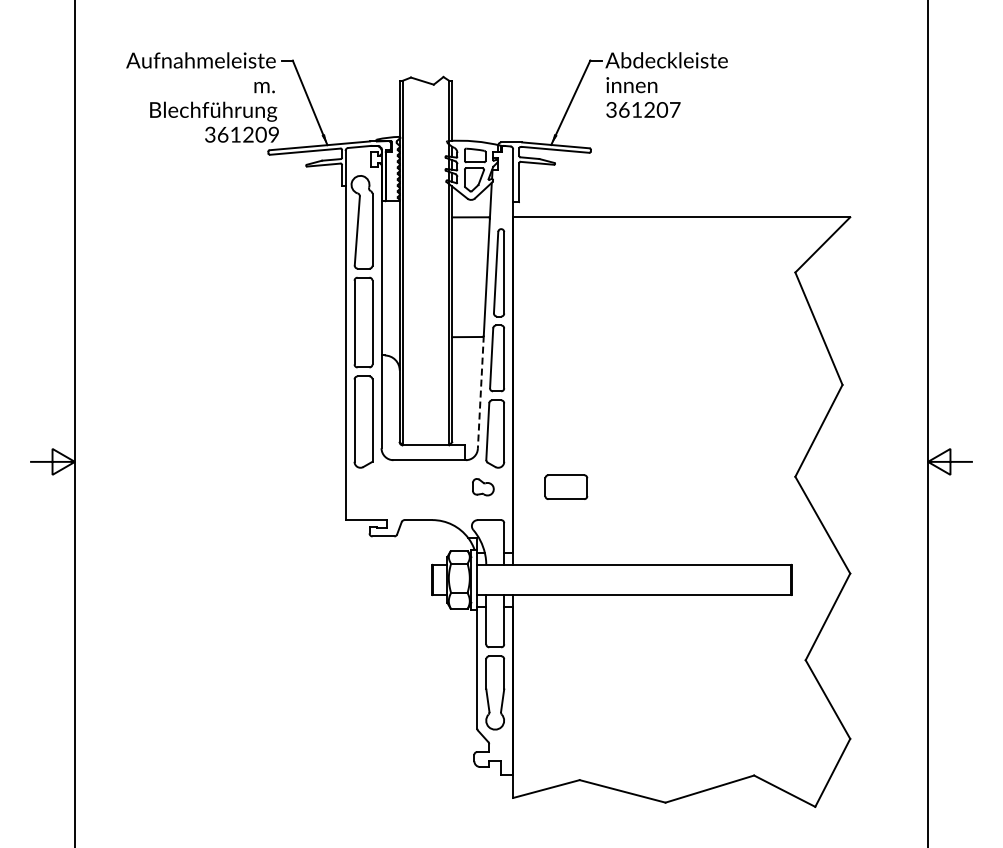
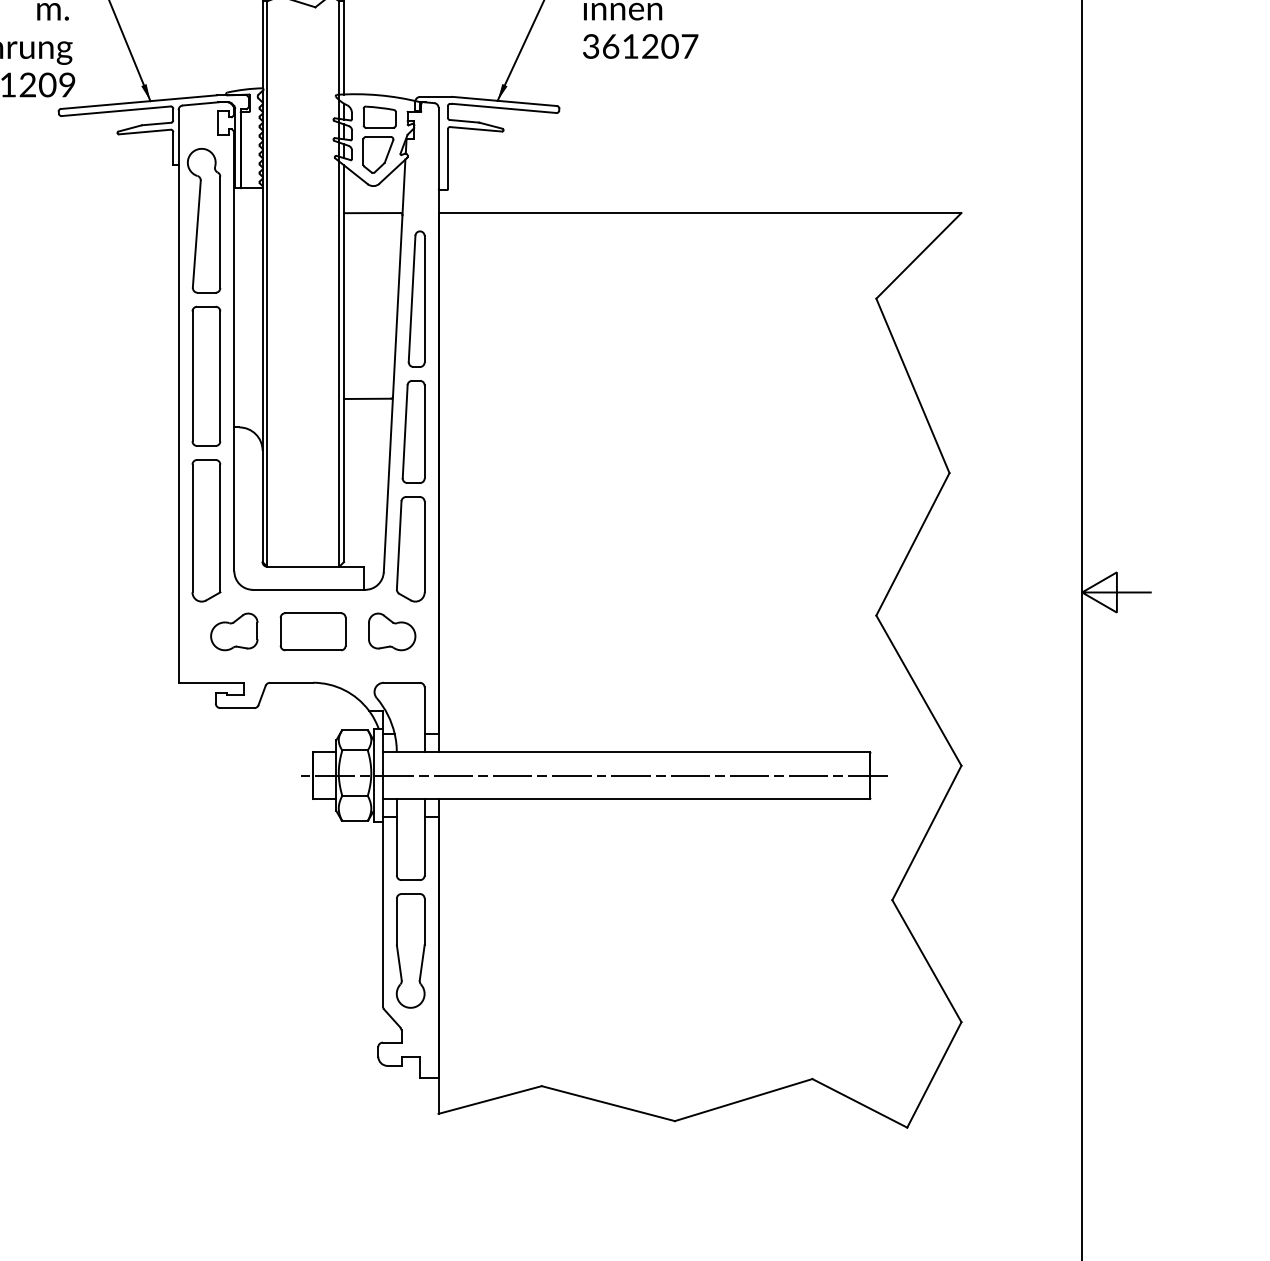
line: (480, 392) -> (387, 484), dashed -> solid
part: (381, 486) -> (234, 630), added
part: (483, 486) -> (392, 630), size x1.43
part: (566, 486) -> (313, 630), moved
line: (611, 579) -> (591, 774), added

